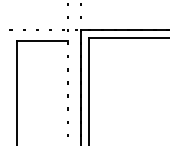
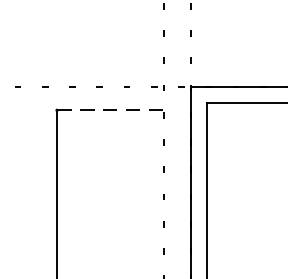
line: (42, 41) -> (110, 110), solid -> dashed

